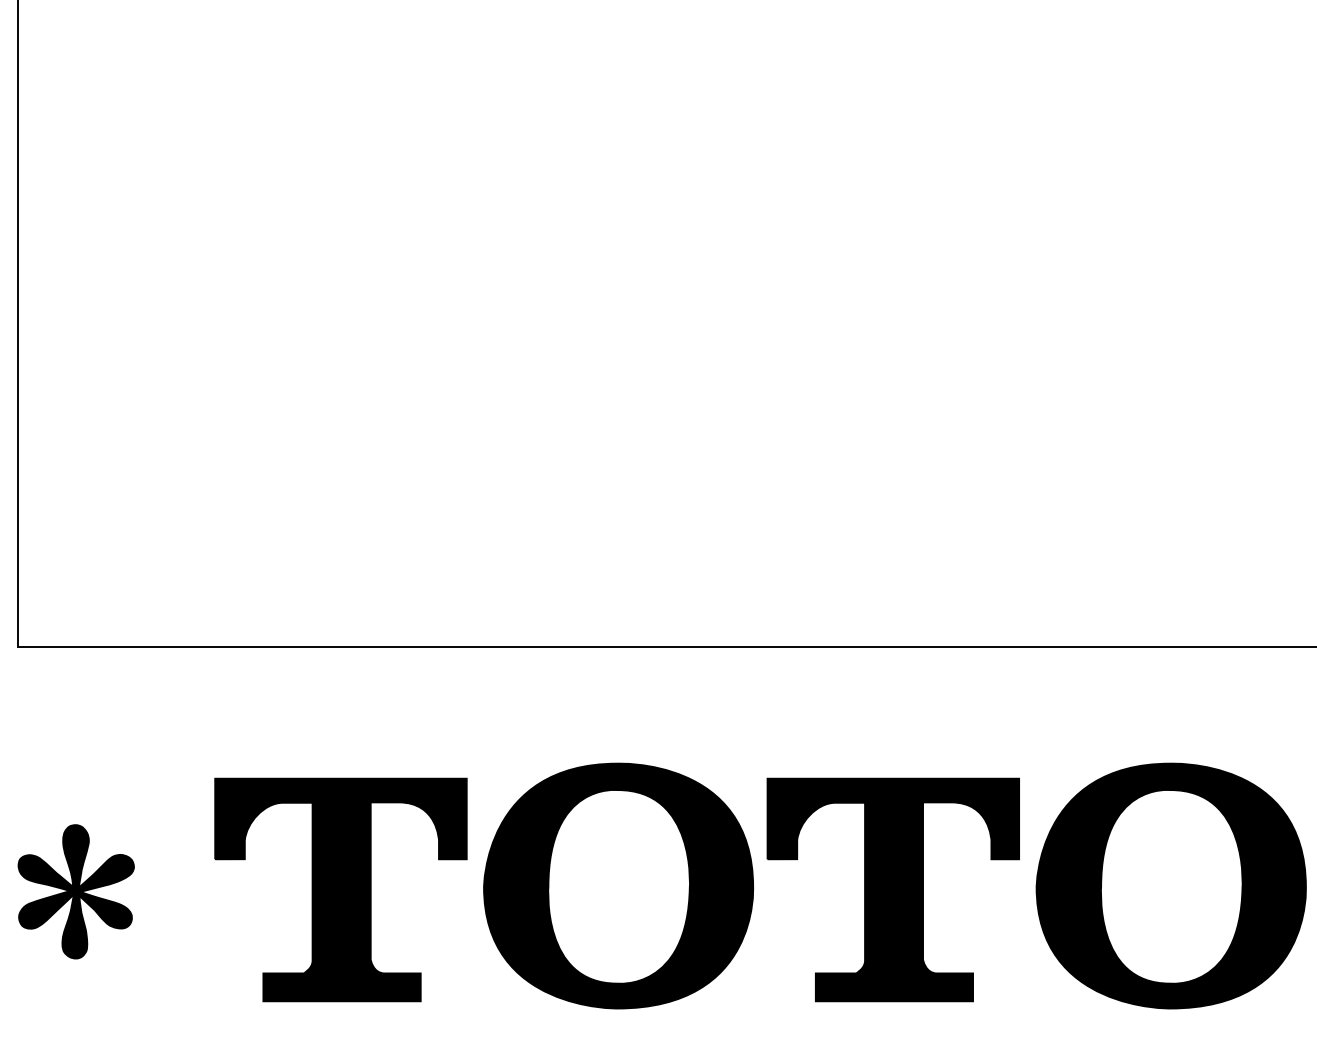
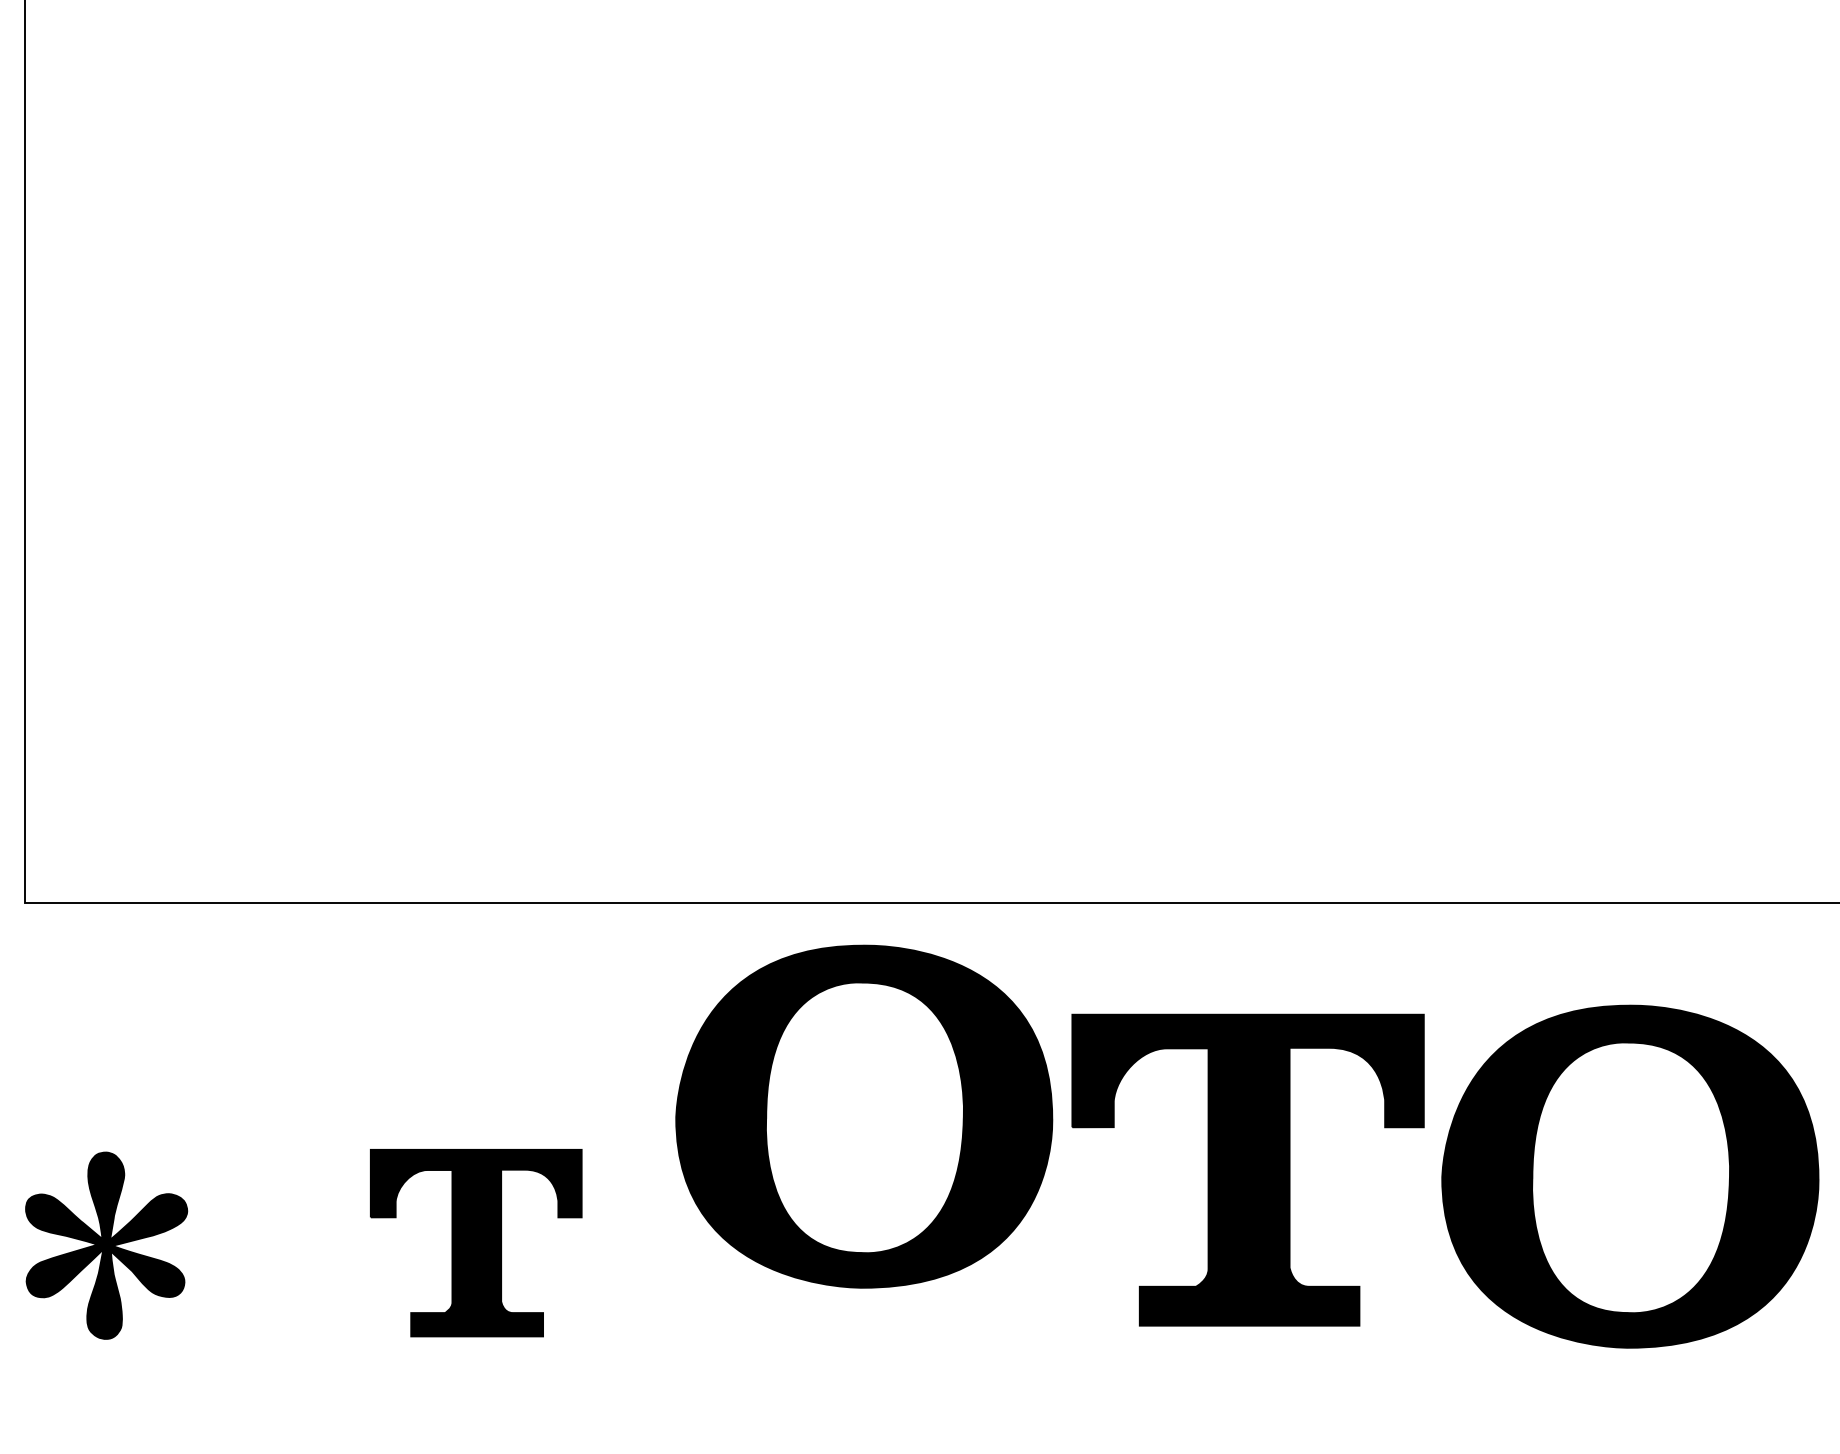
part: (618, 885) -> (864, 1116), moved
part: (1171, 885) -> (1630, 1176), moved
part: (340, 889) -> (475, 1242), size x0.6
part: (892, 889) -> (1247, 1169), moved

